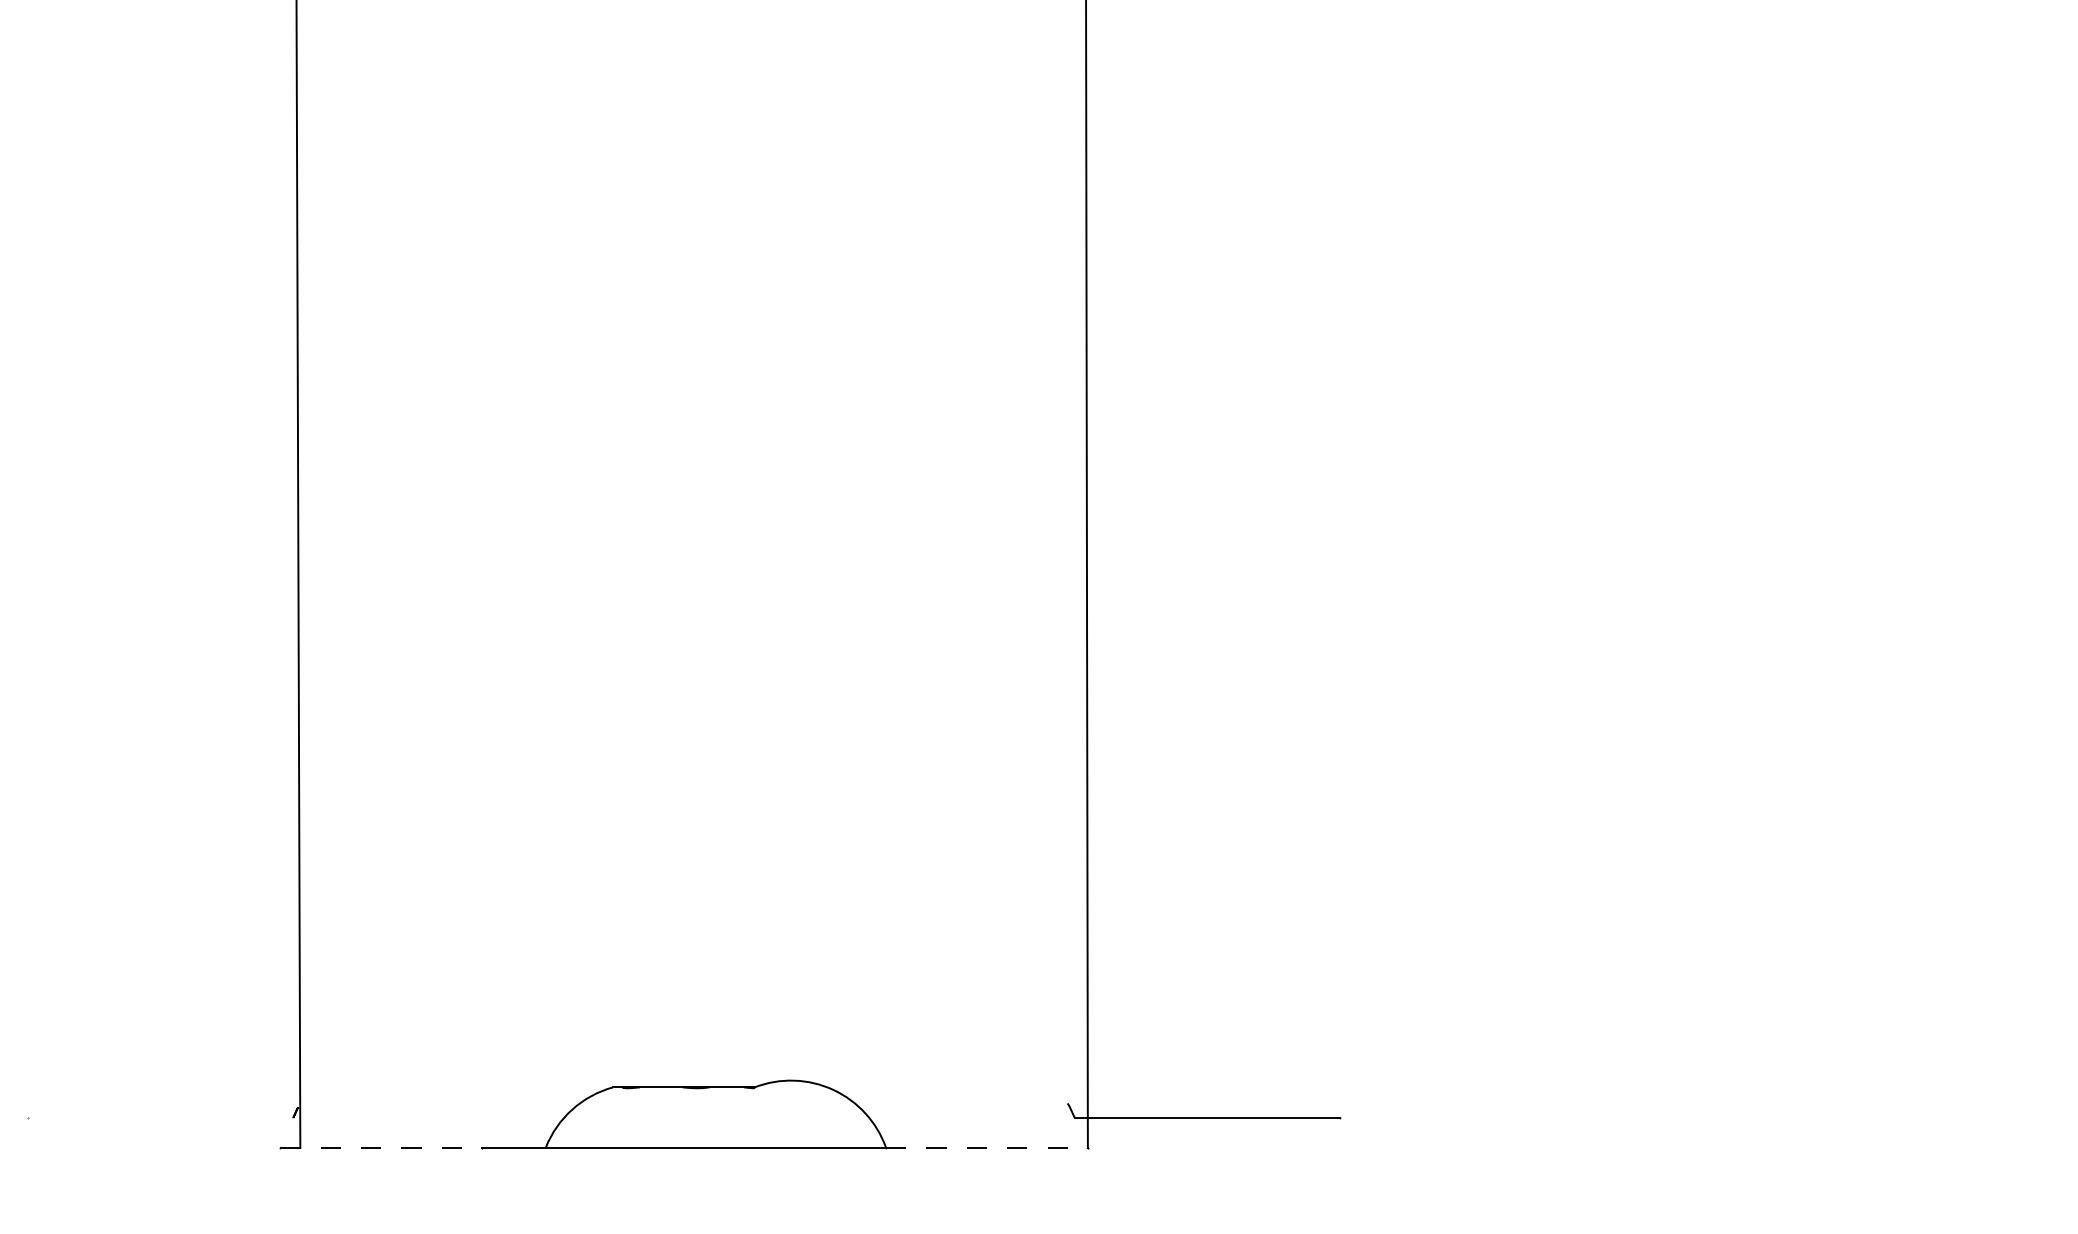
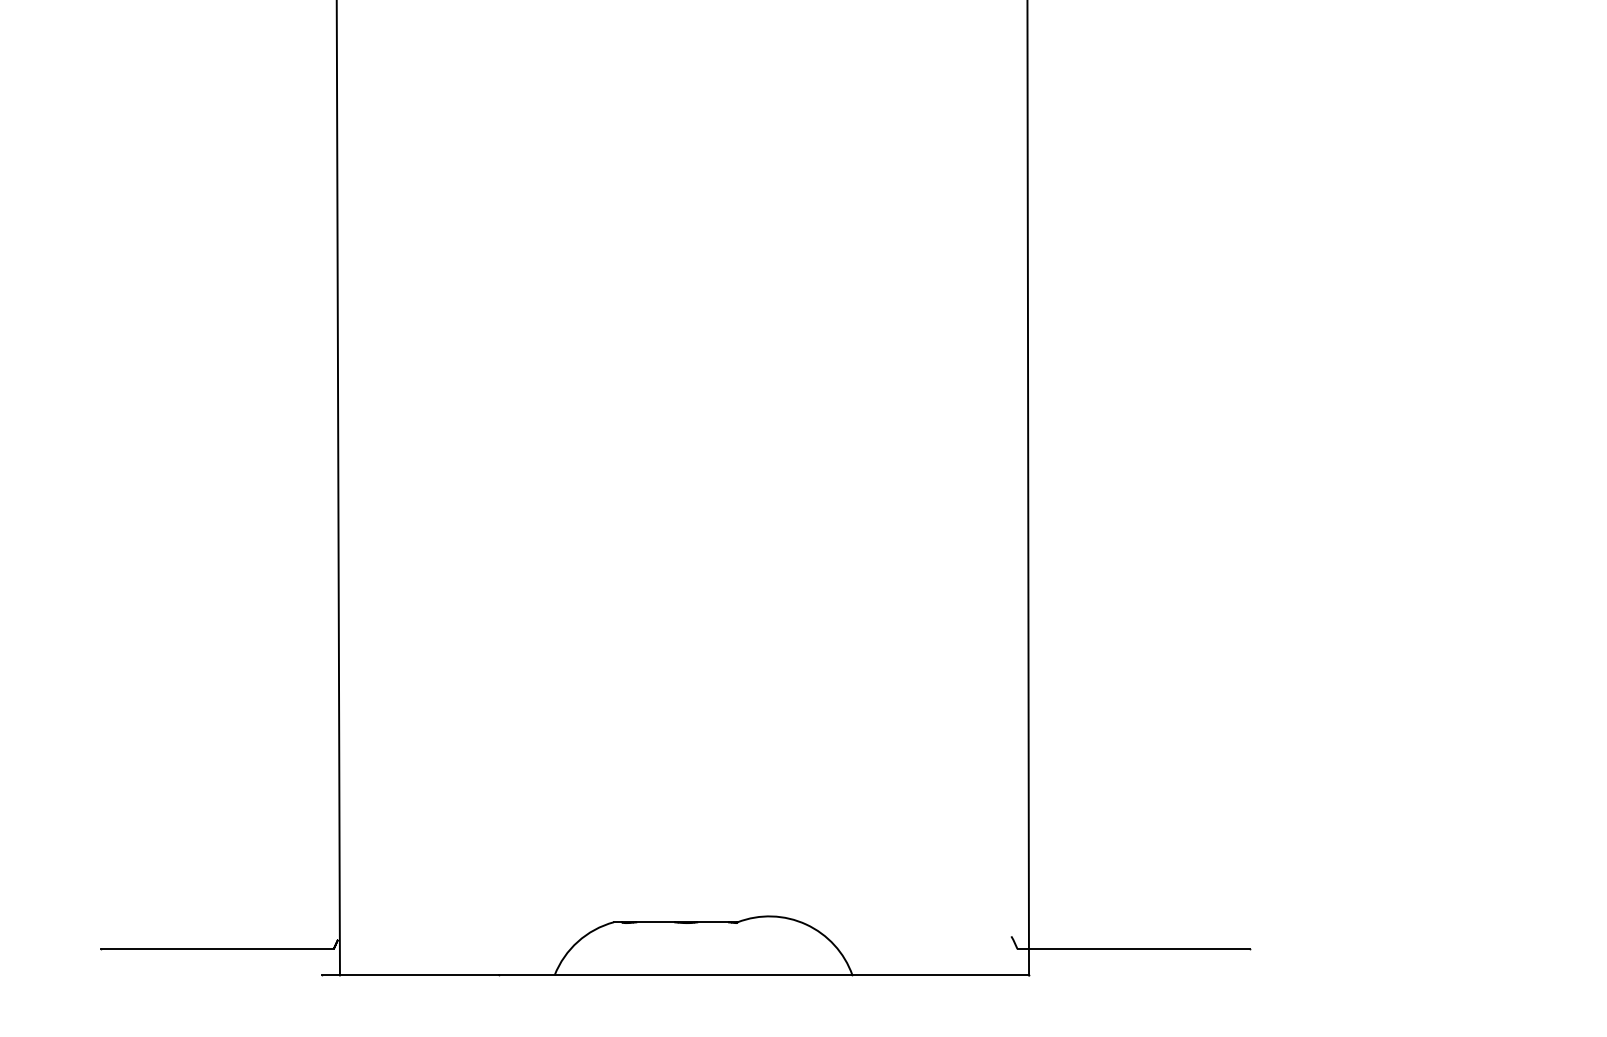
line: (160, 1117) -> (217, 948), added
line: (381, 1148) -> (410, 975), dashed -> solid
line: (986, 1148) -> (940, 975), dashed -> solid

